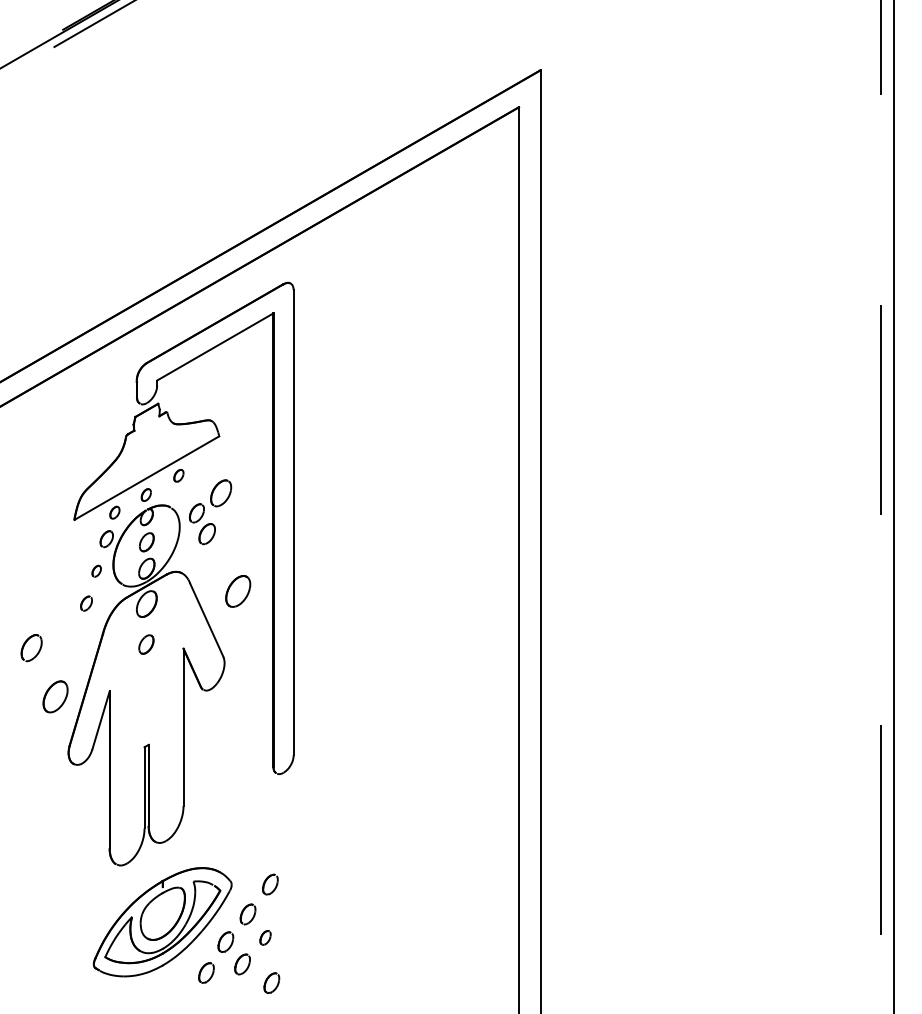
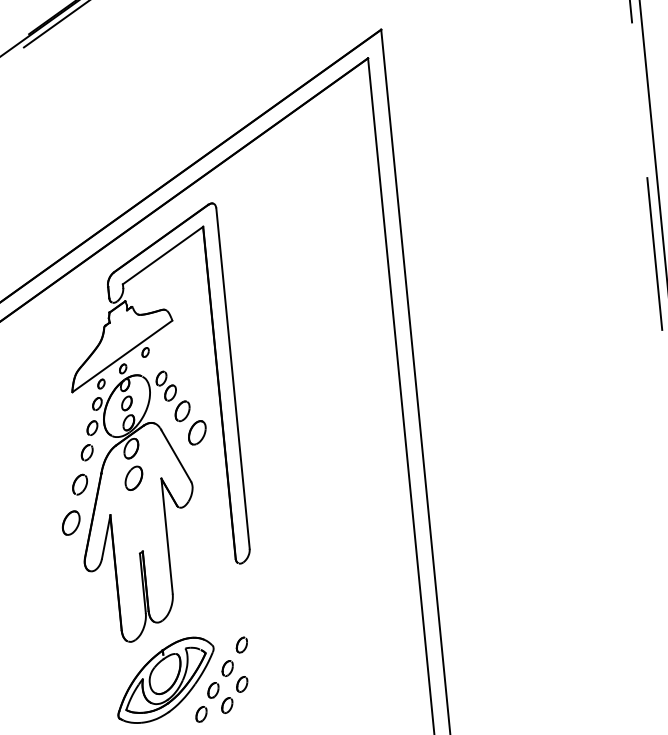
part: (221, 493) -> (182, 411), moved
part: (96, 571) -> (92, 428), size x1.67
part: (86, 603) -> (87, 452), size x1.43
part: (146, 644) -> (134, 478), size x1.67
part: (31, 648) -> (80, 485), moved
part: (265, 937) -> (242, 684), size x1.43
part: (271, 982) -> (249, 716), removed

